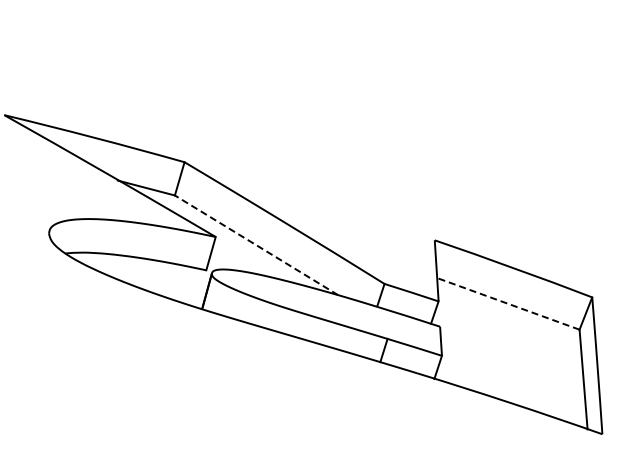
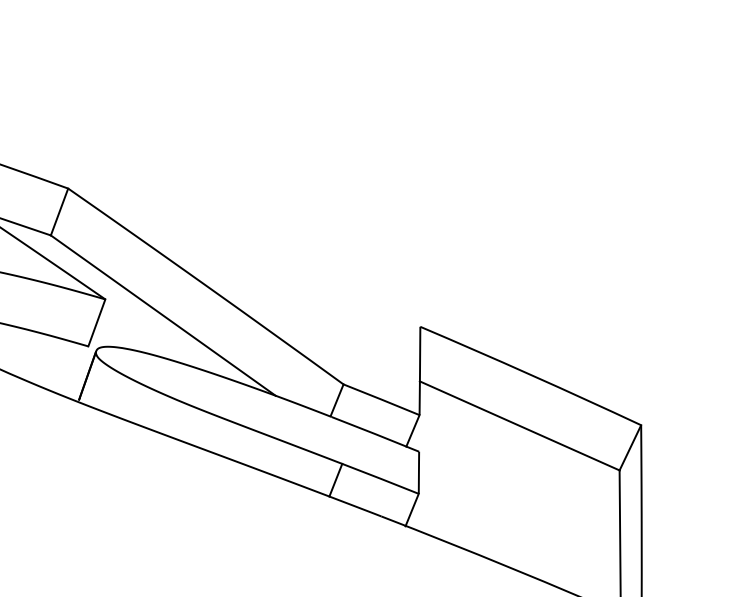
line: (256, 245) -> (163, 315), dashed -> solid
line: (508, 303) -> (519, 425), dashed -> solid

